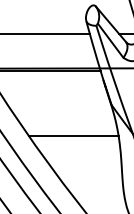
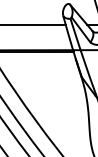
line: (73, 136) -> (53, 100), removed

